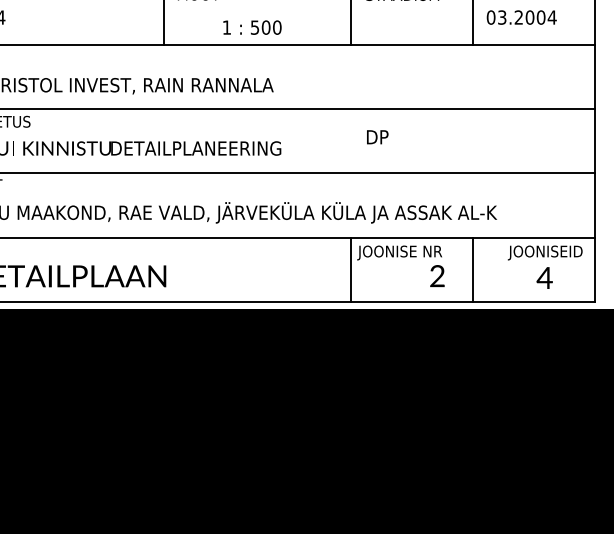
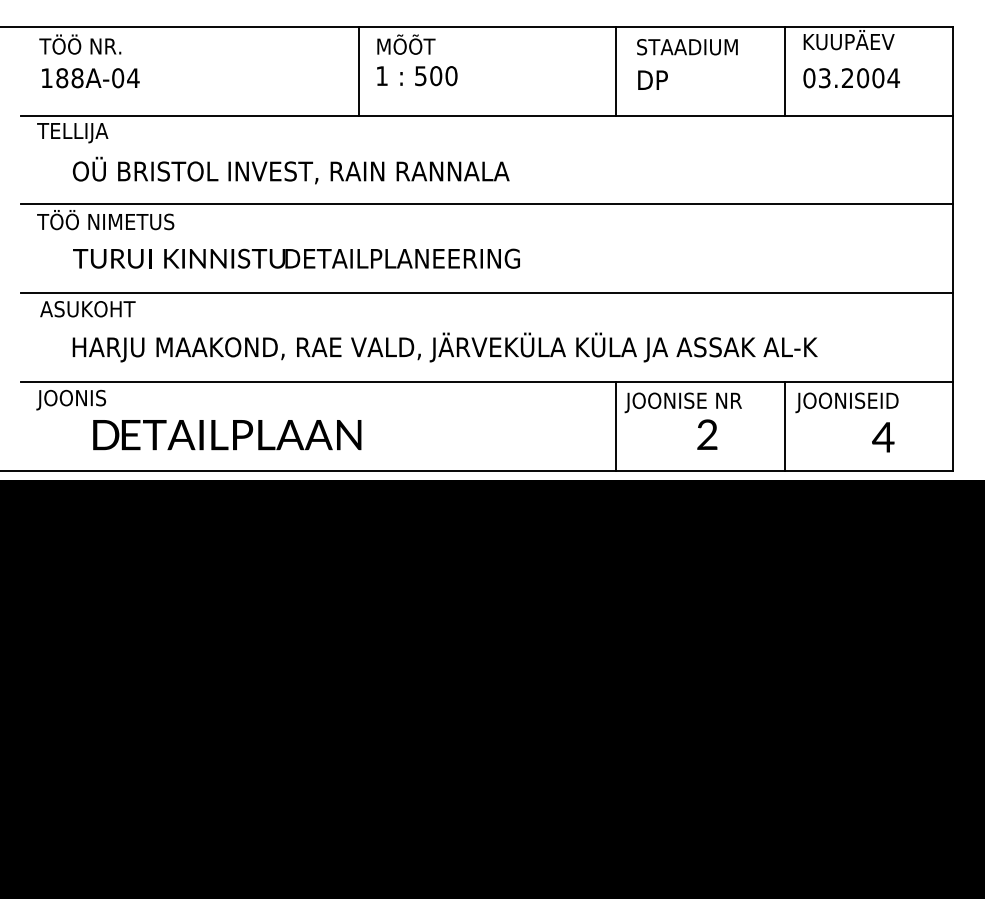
text: (252, 27) -> (417, 76), moved
text: (377, 136) -> (652, 79), moved
text: (544, 252) -> (846, 402), moved
text: (437, 275) -> (707, 434), moved

